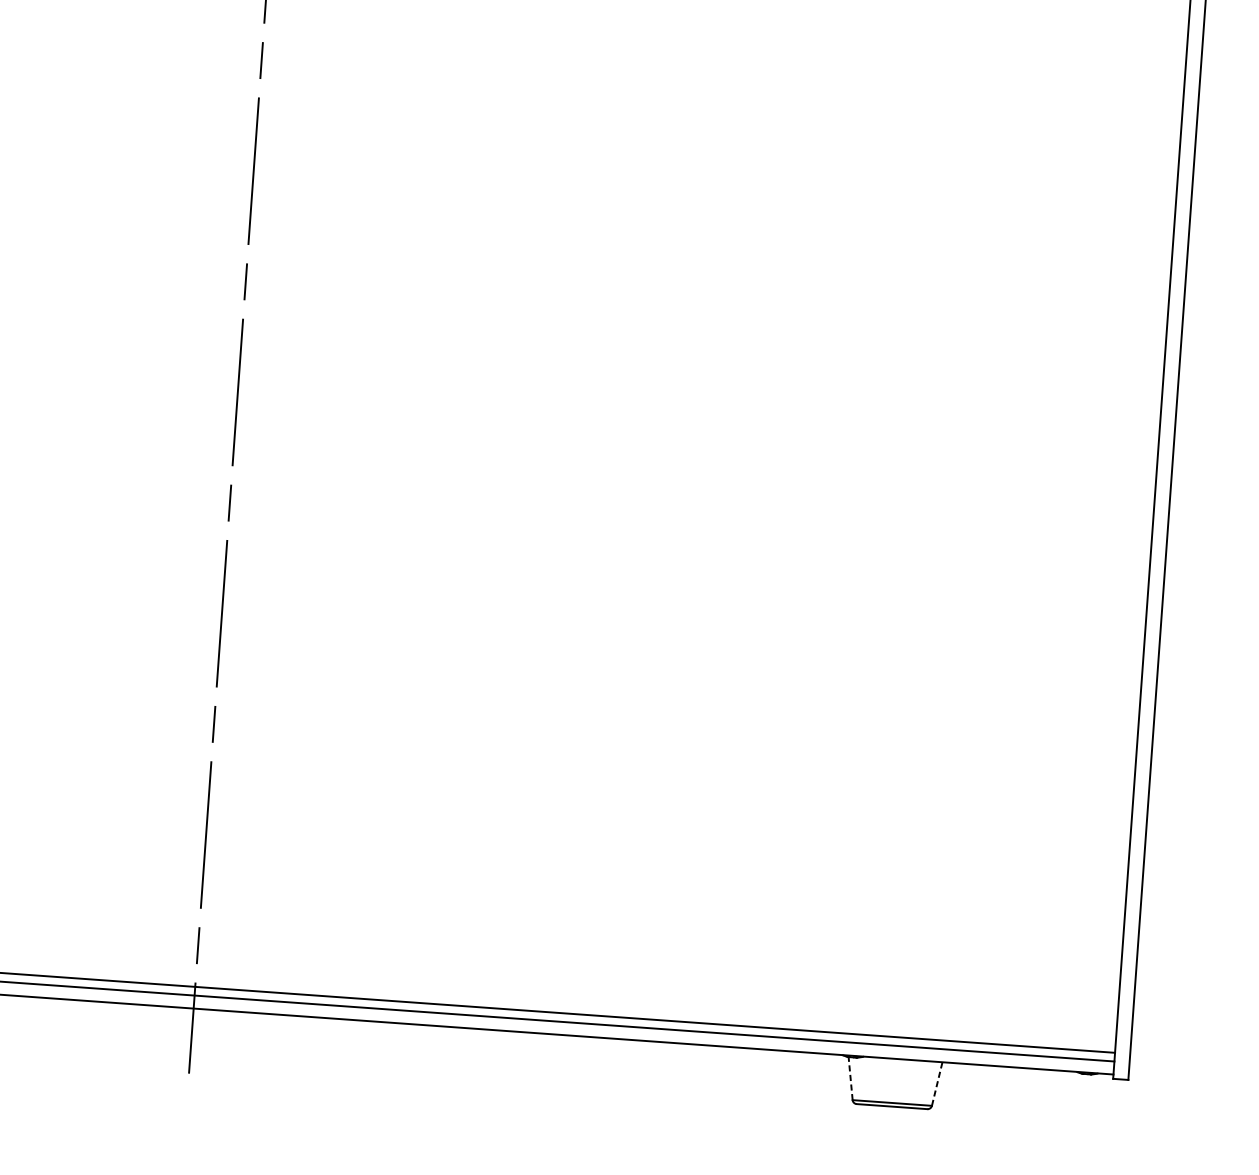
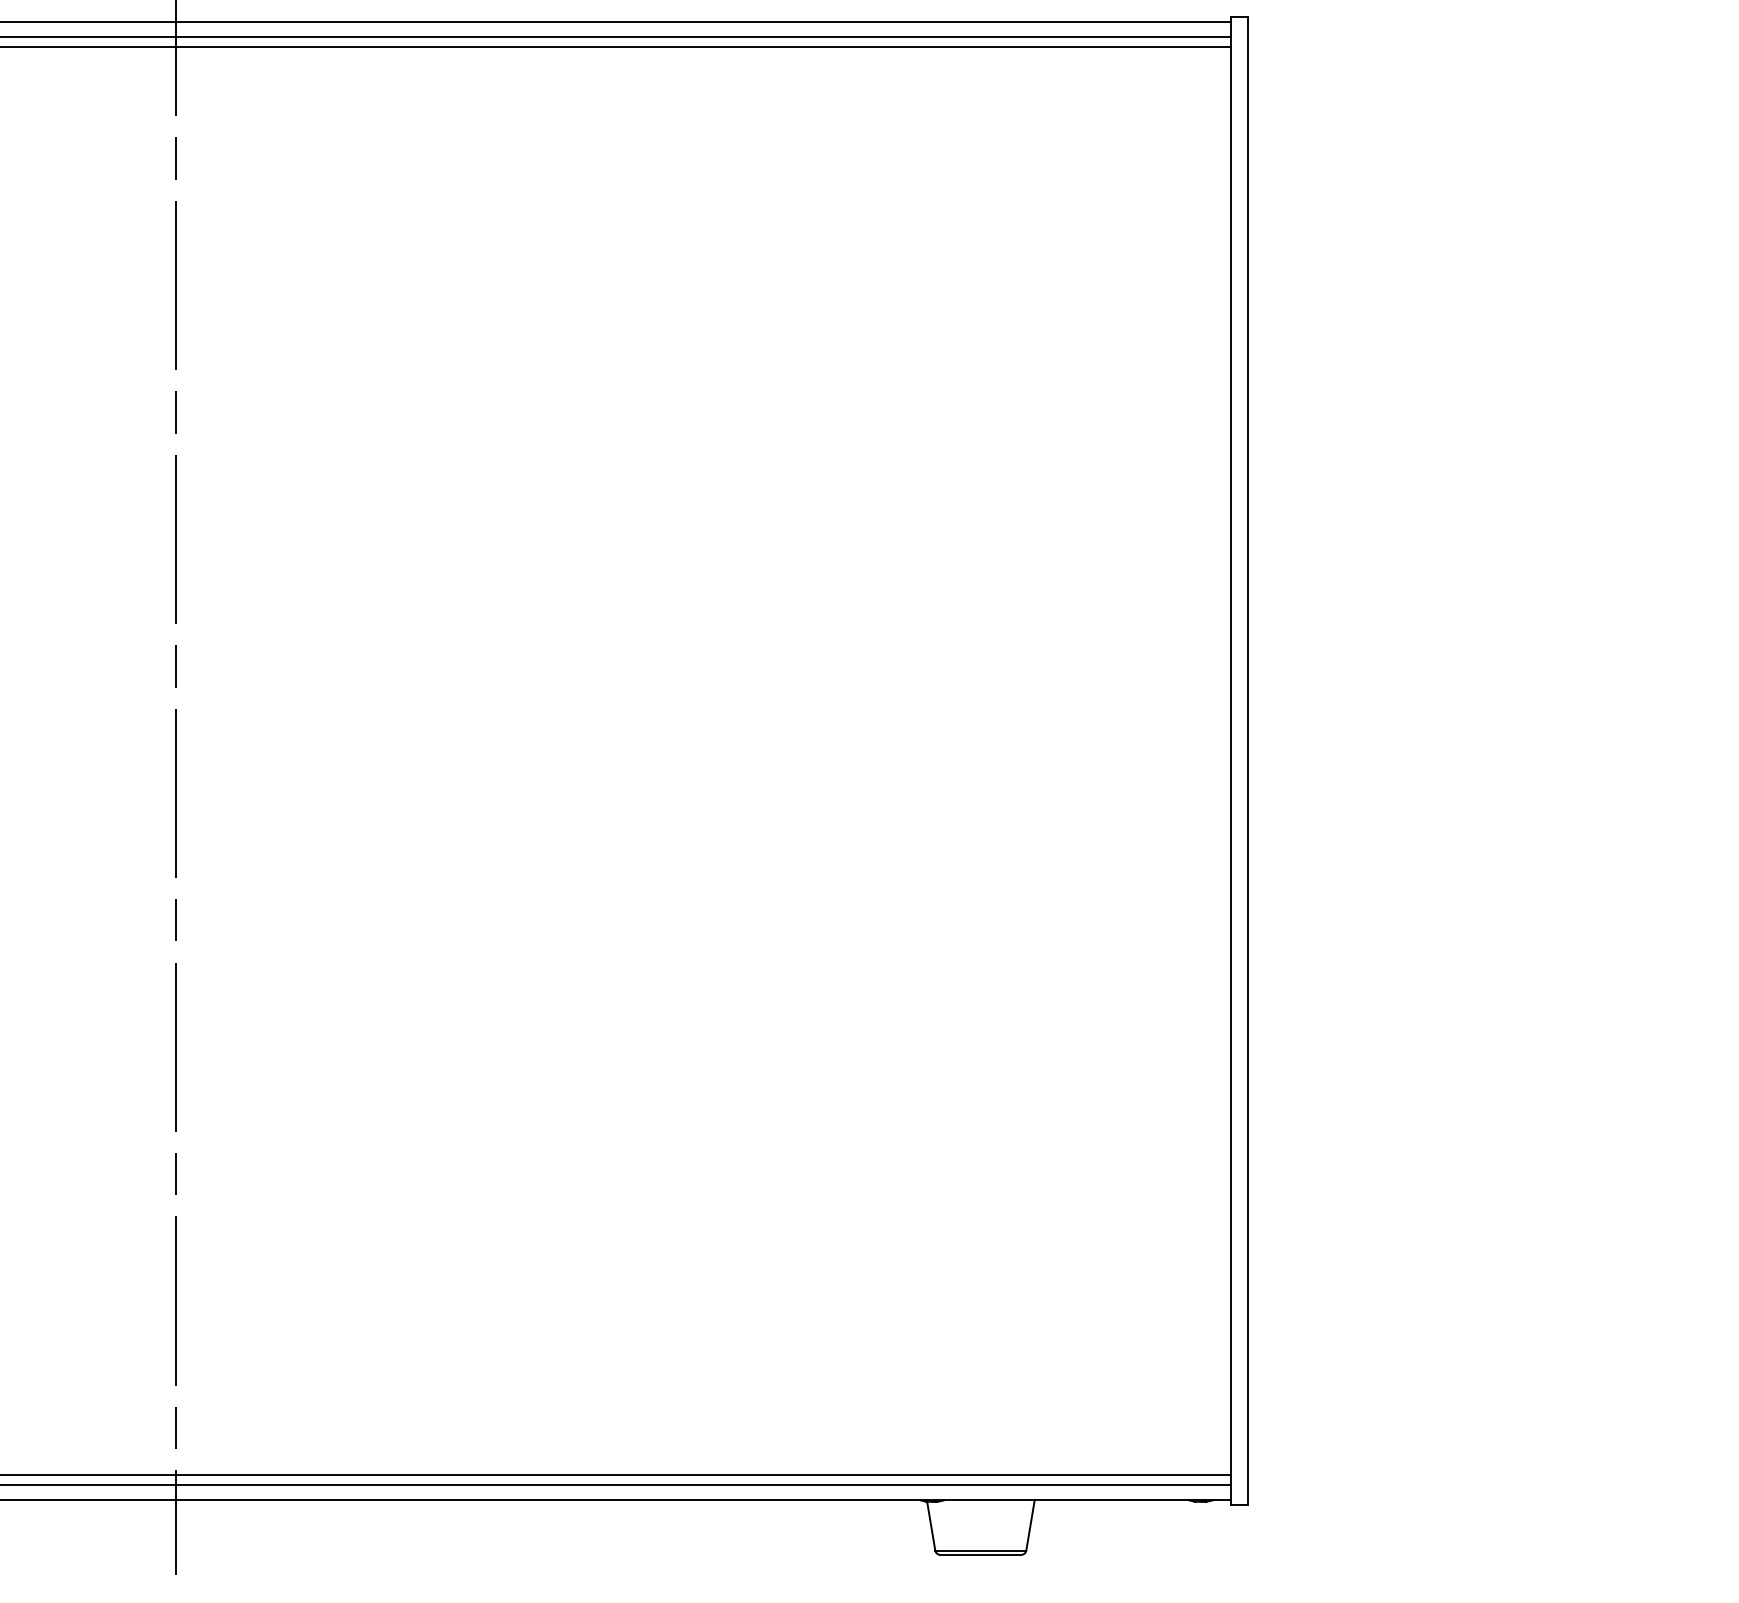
line: (850, 1078) -> (931, 1526), dashed -> solid
line: (937, 1084) -> (1030, 1525), dashed -> solid

